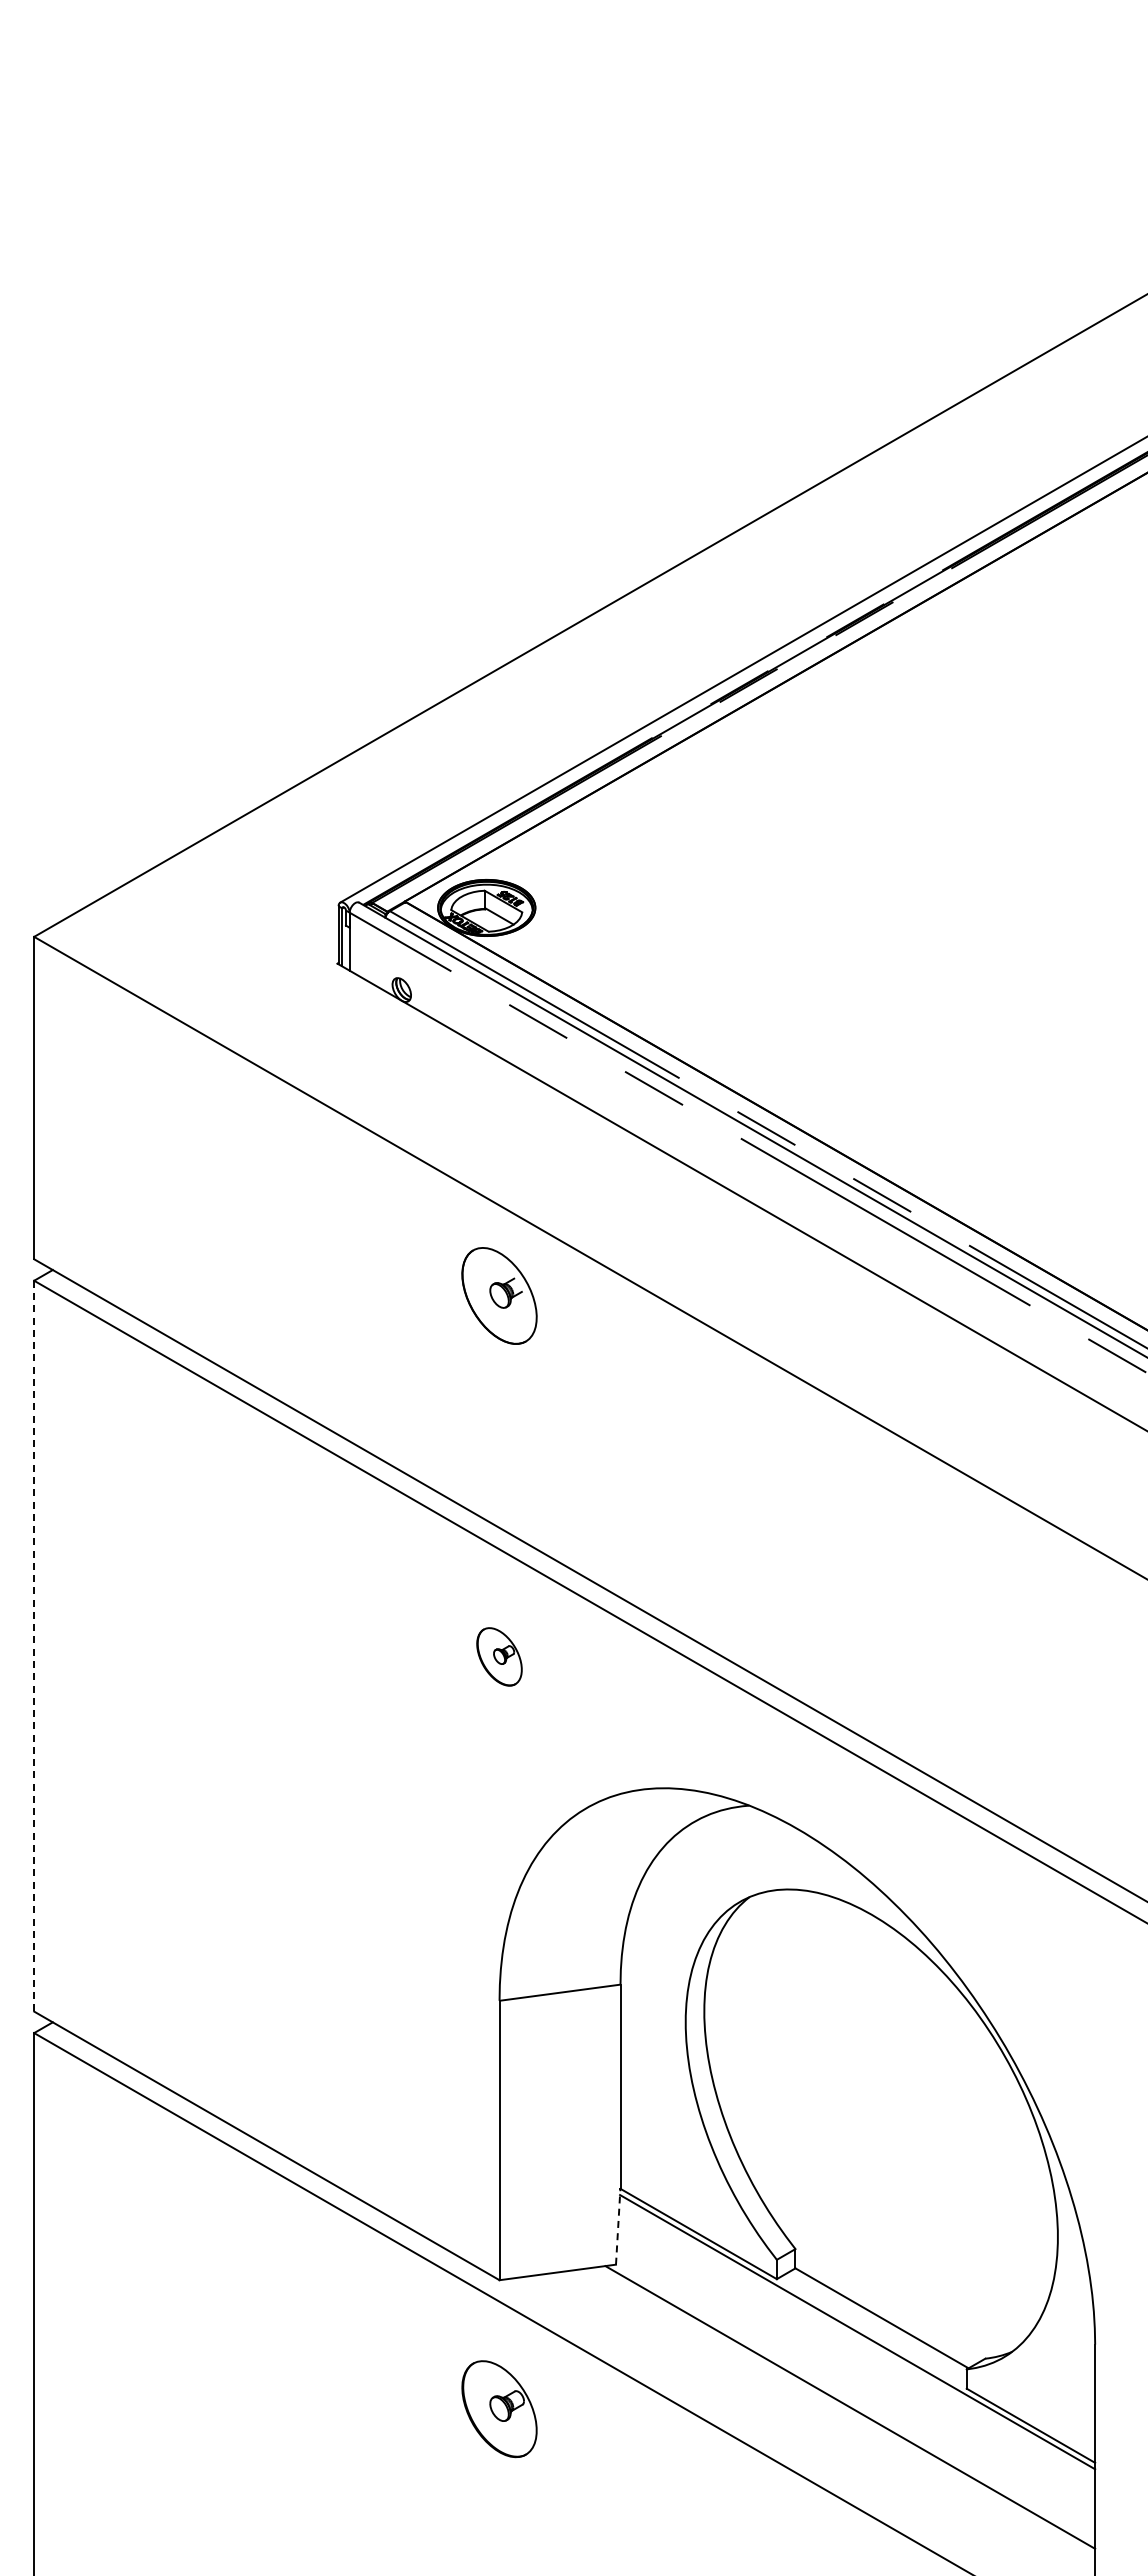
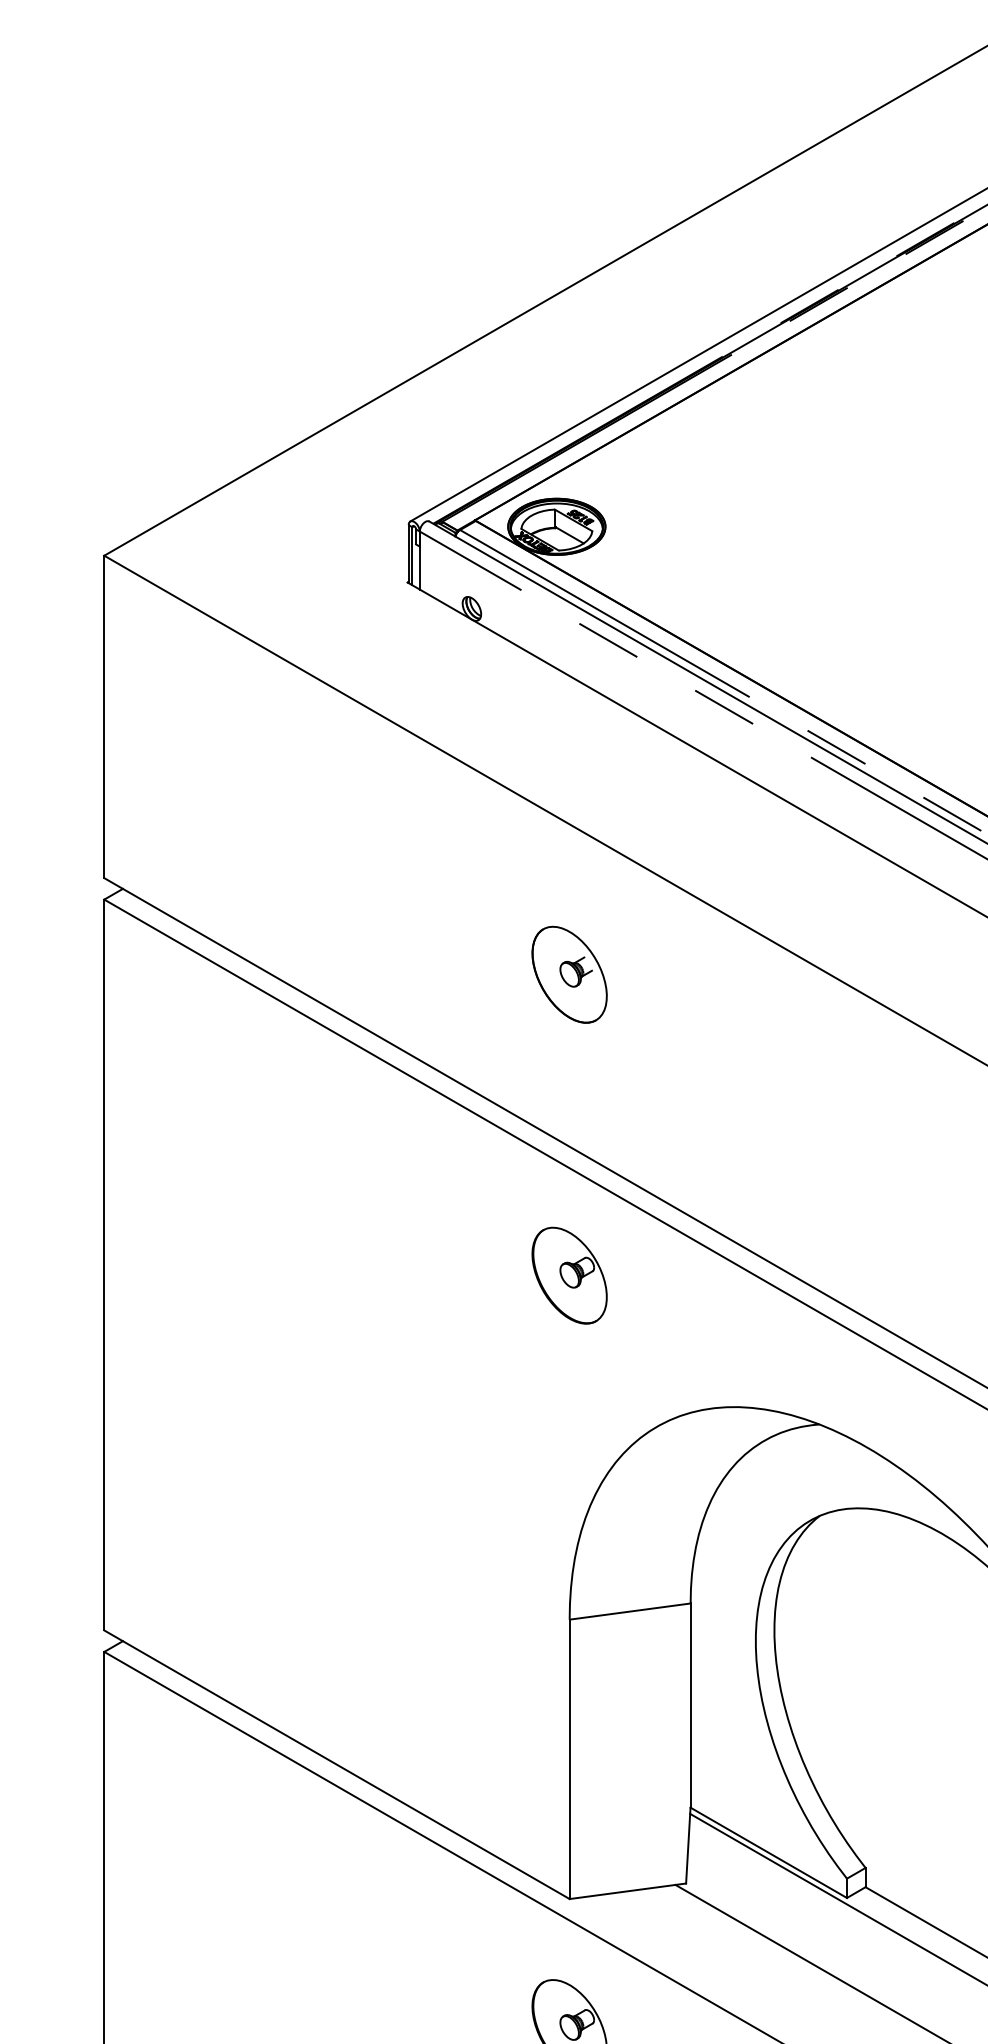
part: (499, 1295) -> (569, 974), moved
line: (34, 1646) -> (104, 1265), dashed -> solid
part: (499, 1656) -> (569, 1275), size x1.67
line: (618, 2226) -> (688, 1845), dashed -> solid

